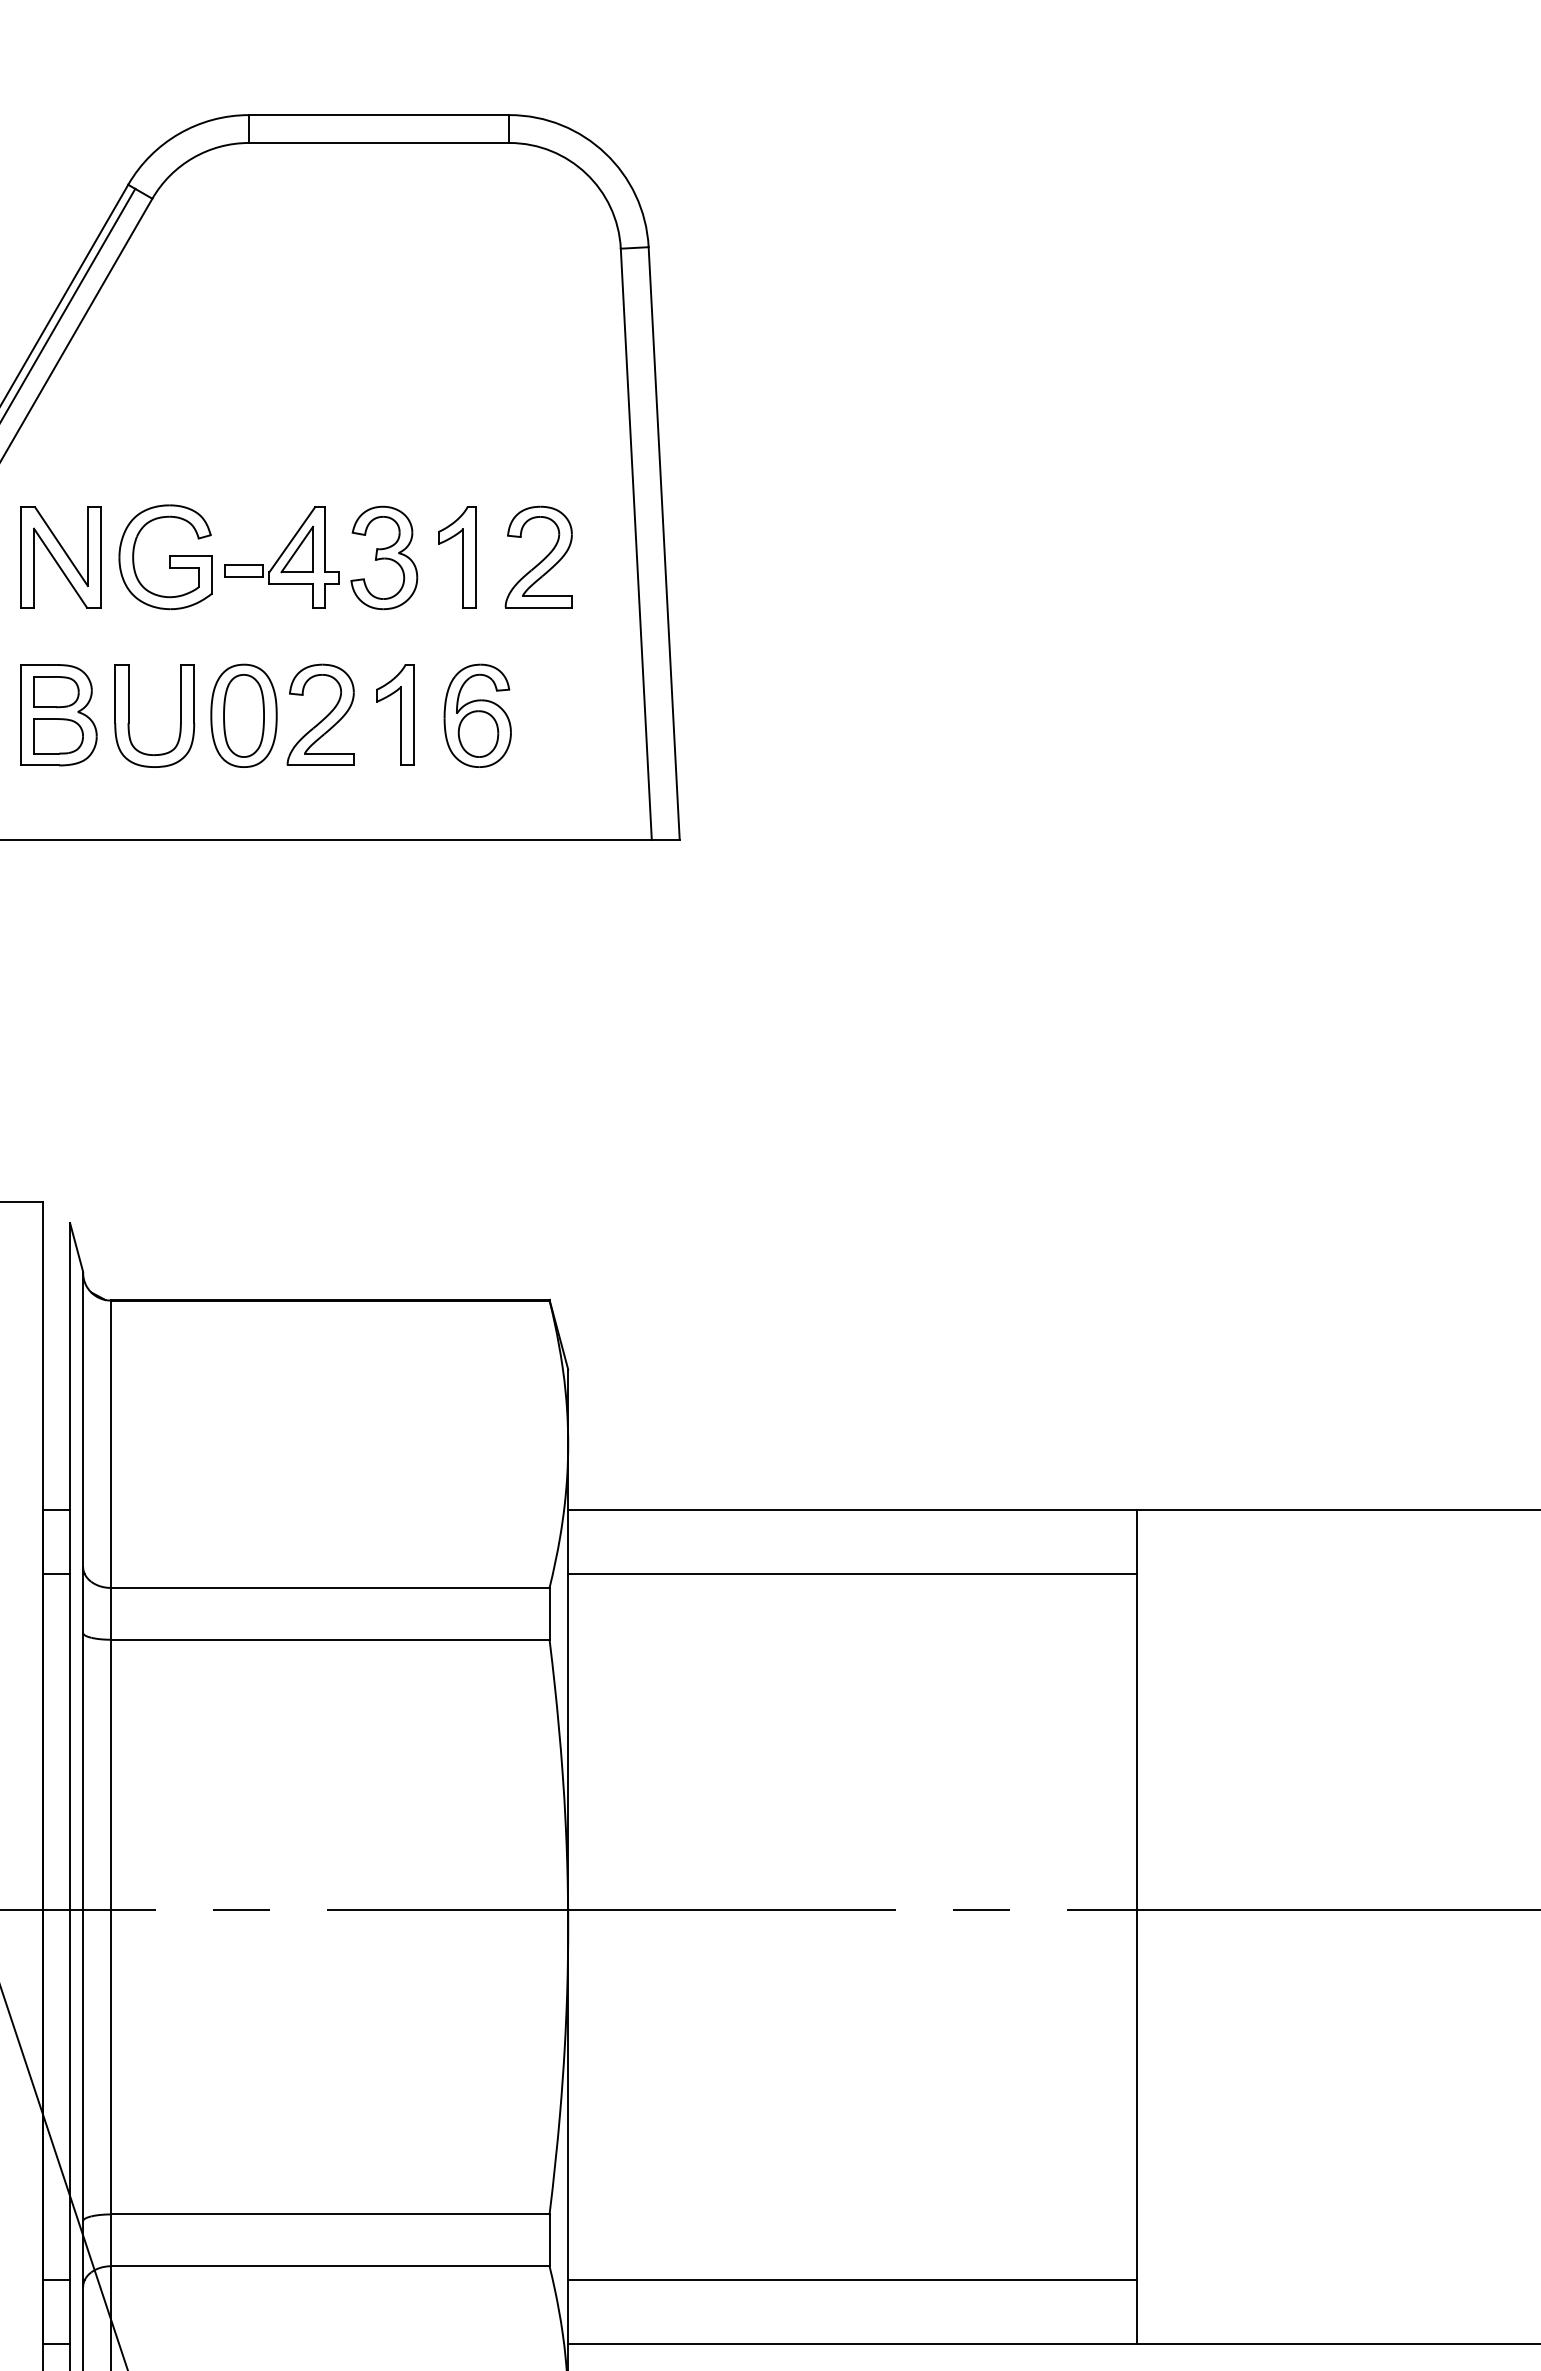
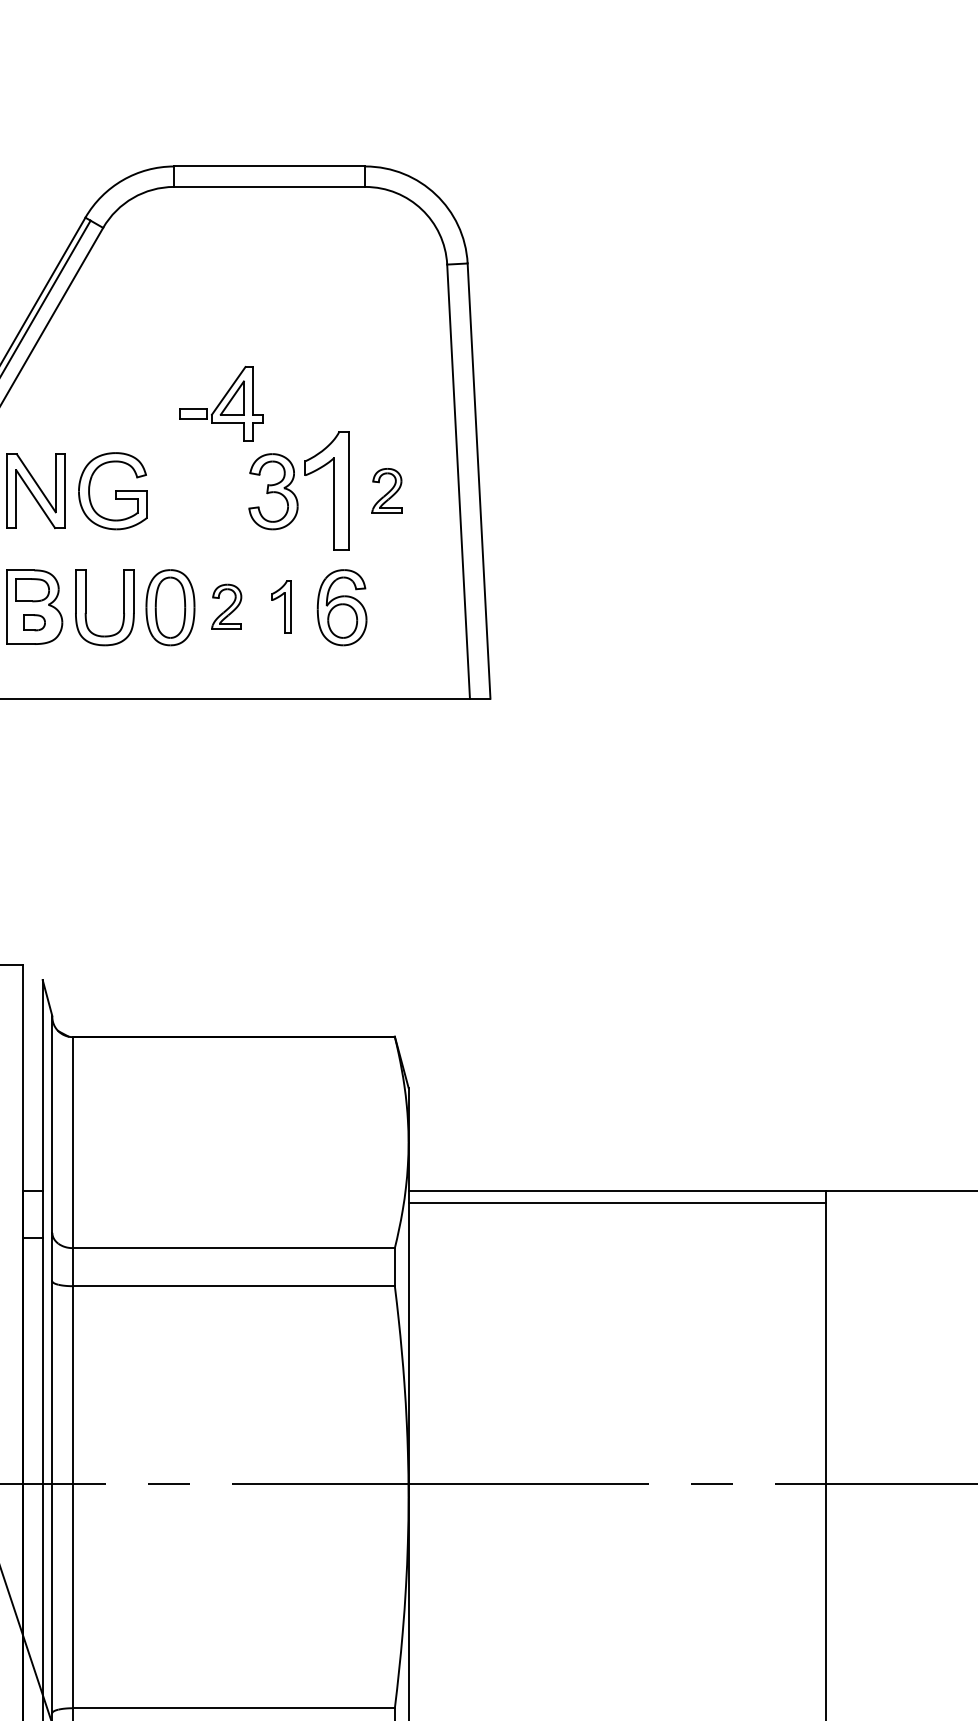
part: (538, 556) -> (386, 490), size x0.6
part: (281, 557) -> (220, 403), moved
part: (457, 557) -> (327, 491), size x1.6
part: (320, 714) -> (226, 606), size x0.6
part: (395, 714) -> (281, 606), size x0.7
part: (58, 736) -> (34, 622), size x0.6
line: (852, 1573) -> (617, 1203), moved

